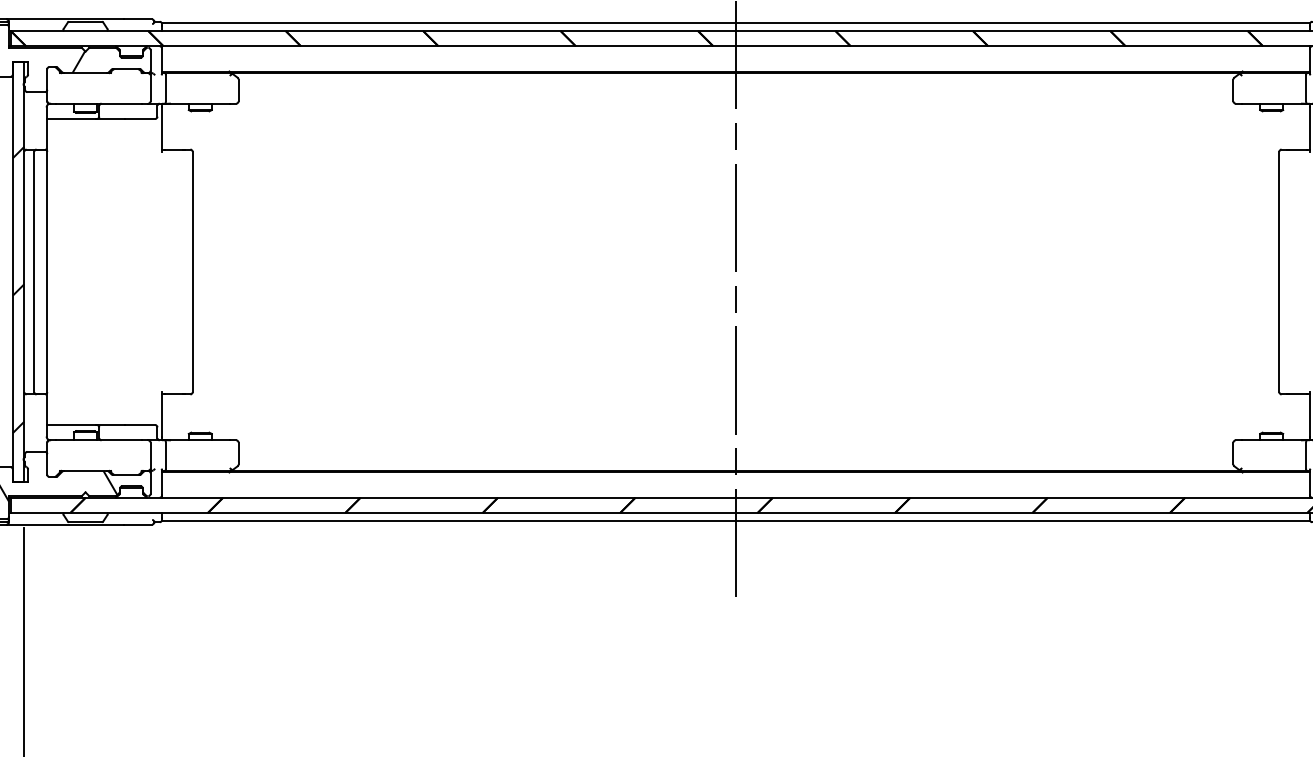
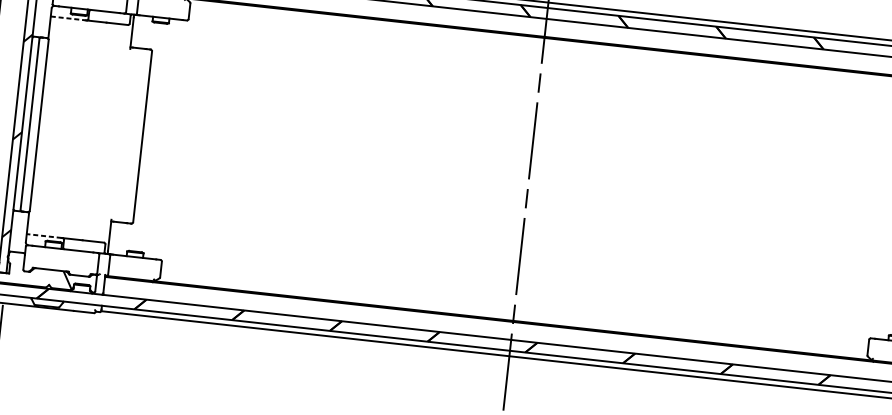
line: (71, 118) -> (68, 18), solid -> dashed
line: (71, 425) -> (44, 236), solid -> dashed

